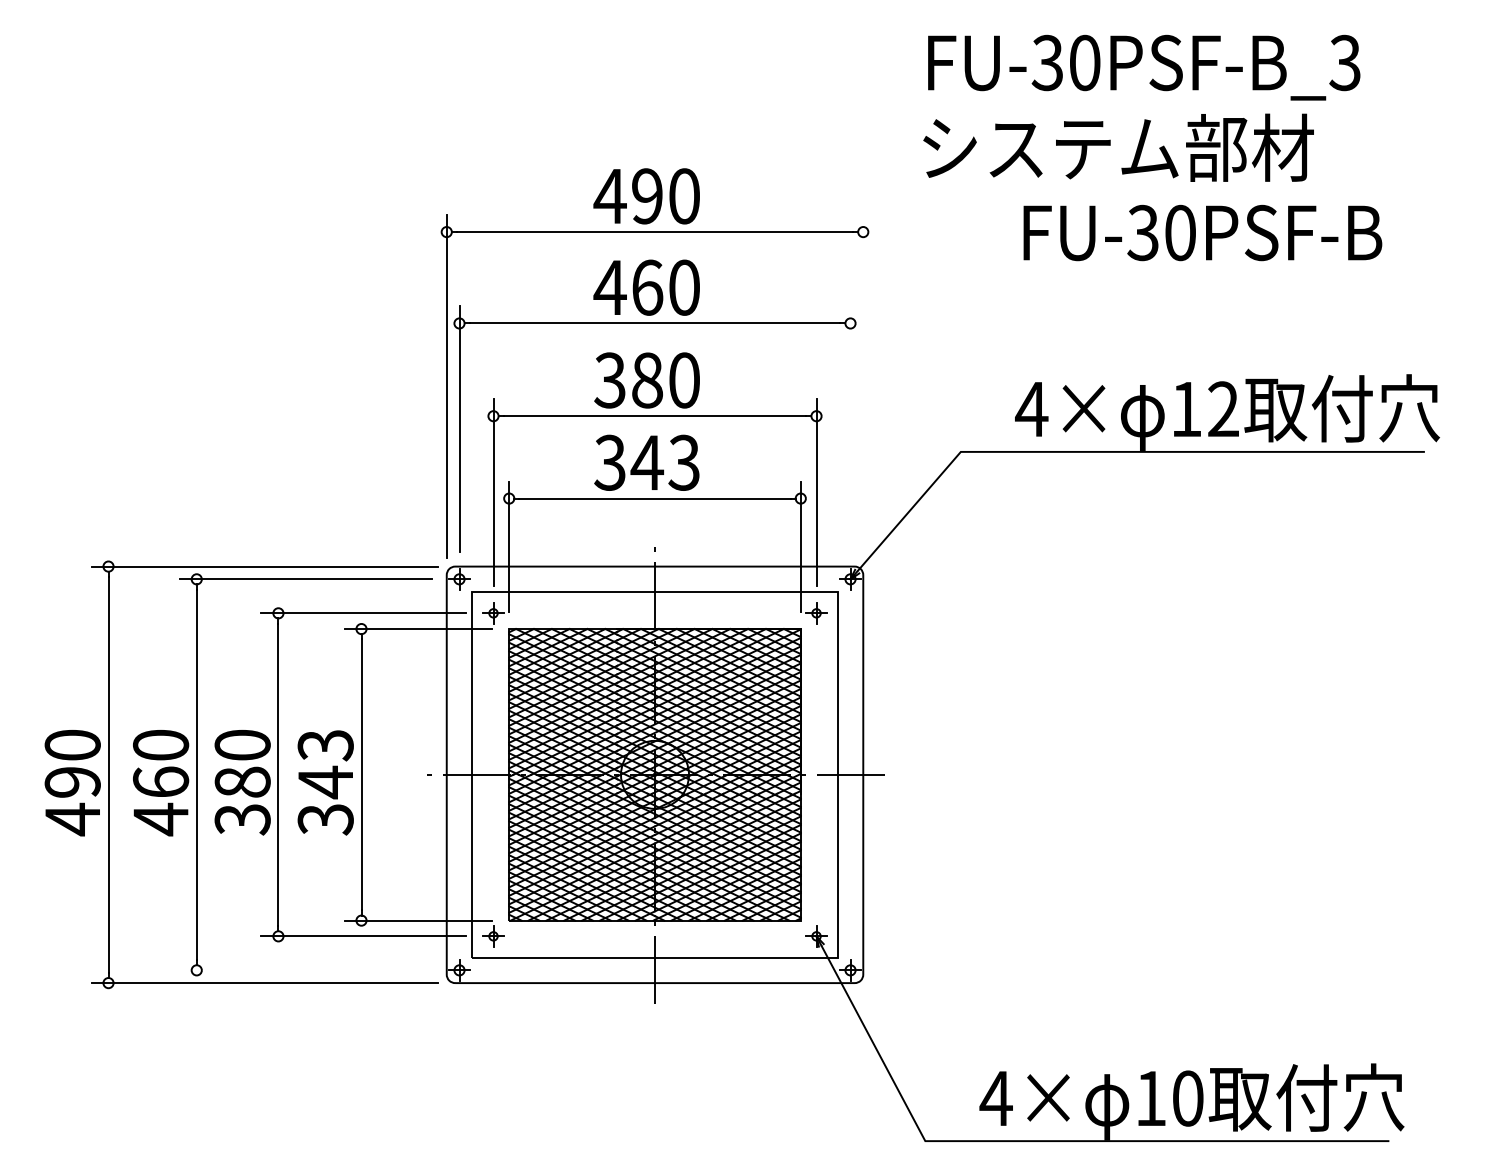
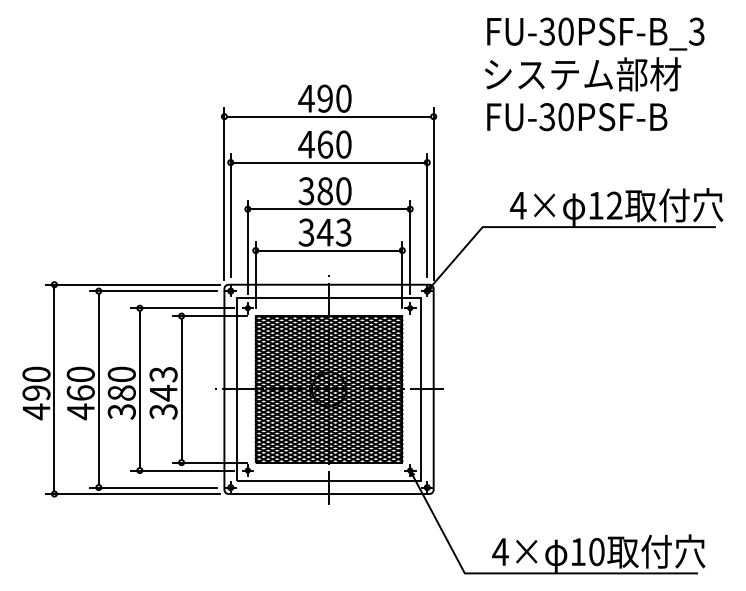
text: (1141, 108) -> (594, 54), moved
text: (1203, 233) -> (577, 117), moved
line: (862, 386) -> (433, 194), added
line: (850, 428) -> (427, 215), added
line: (305, 970) -> (153, 487), added

